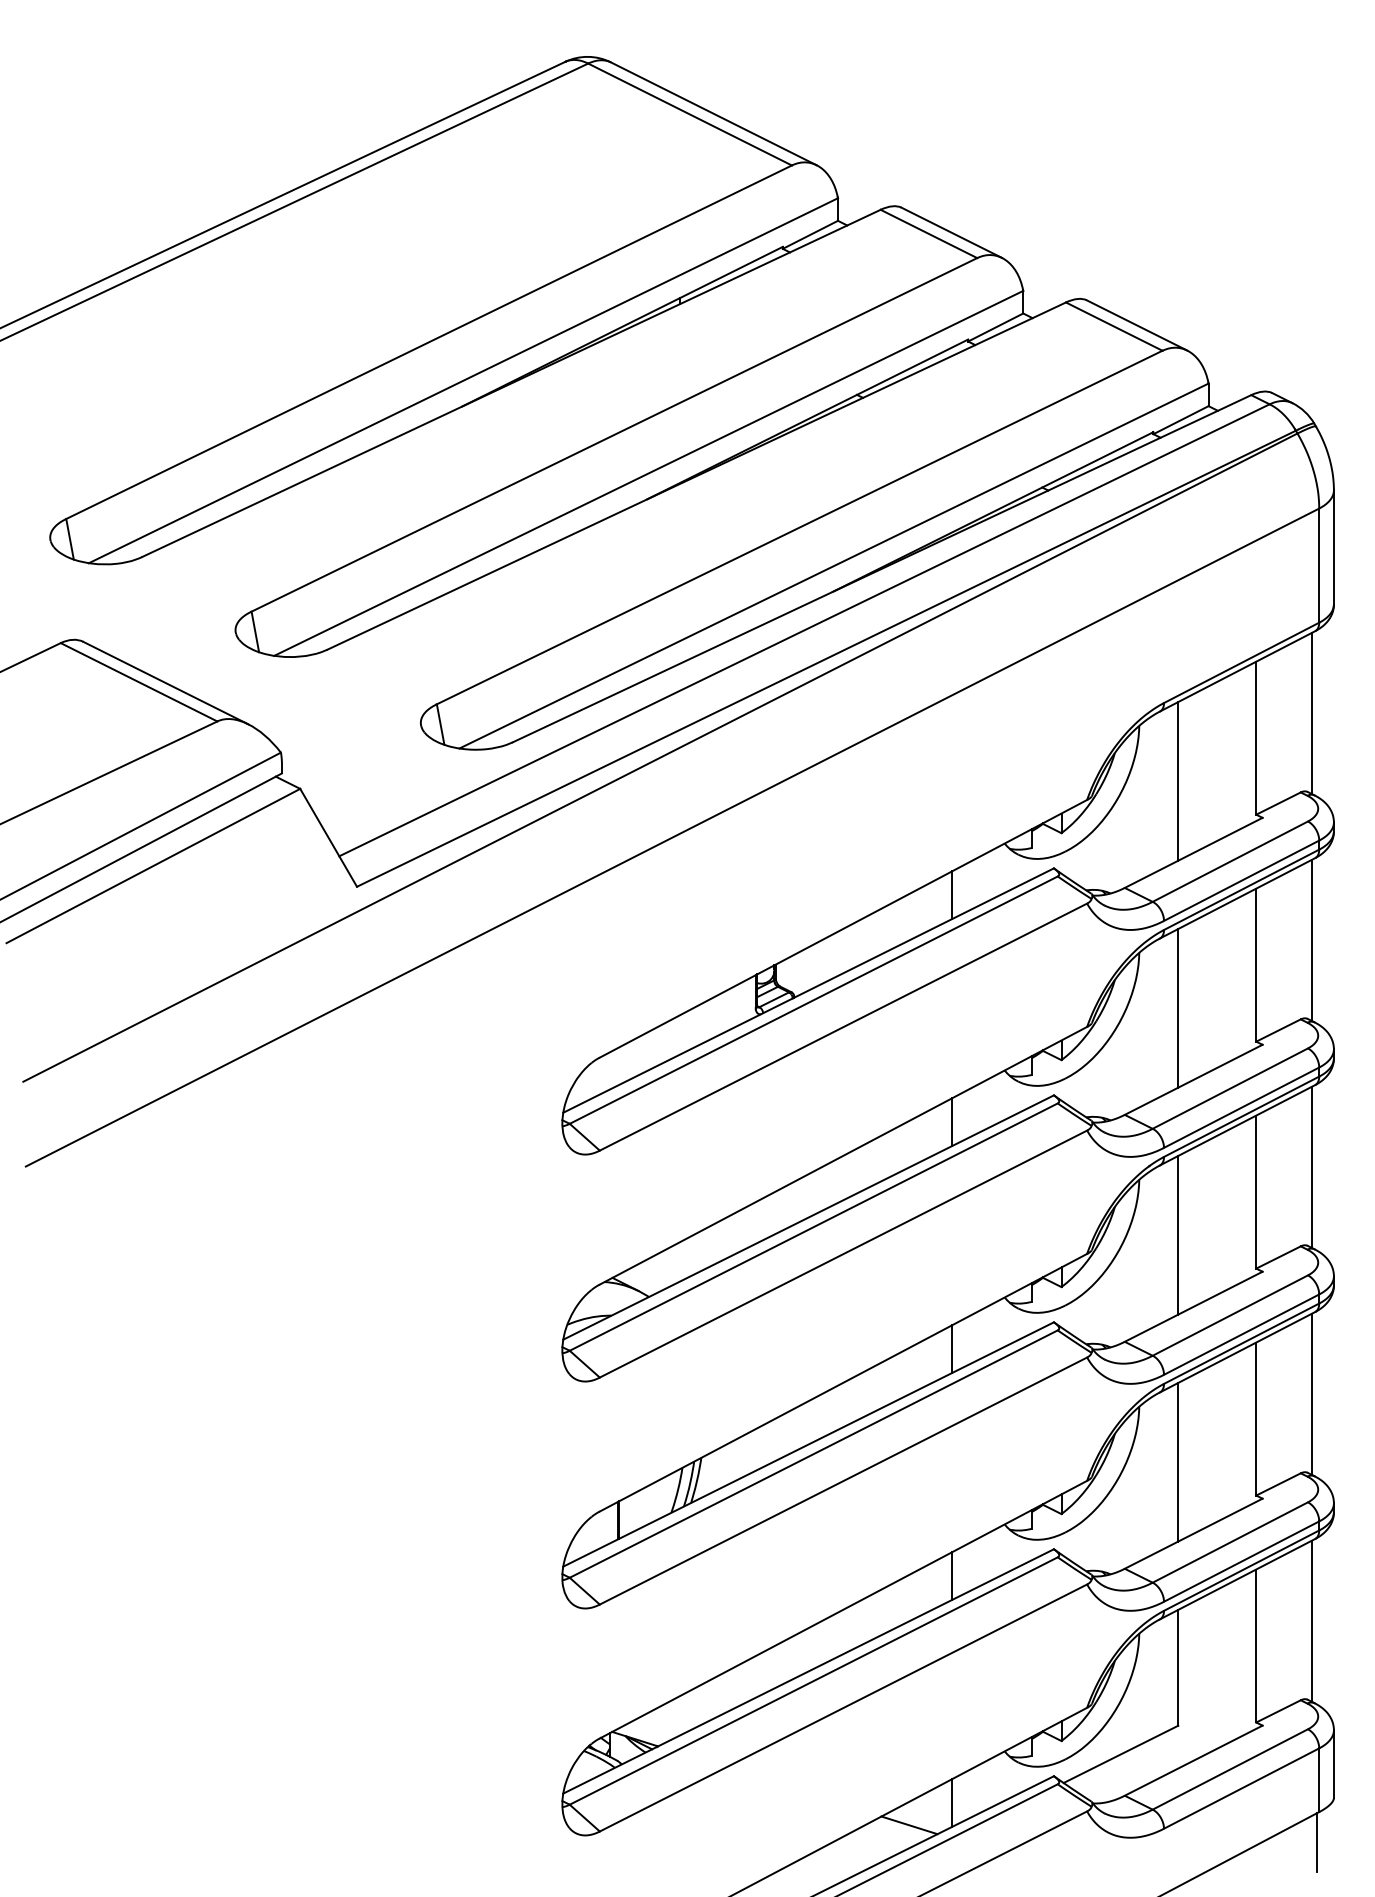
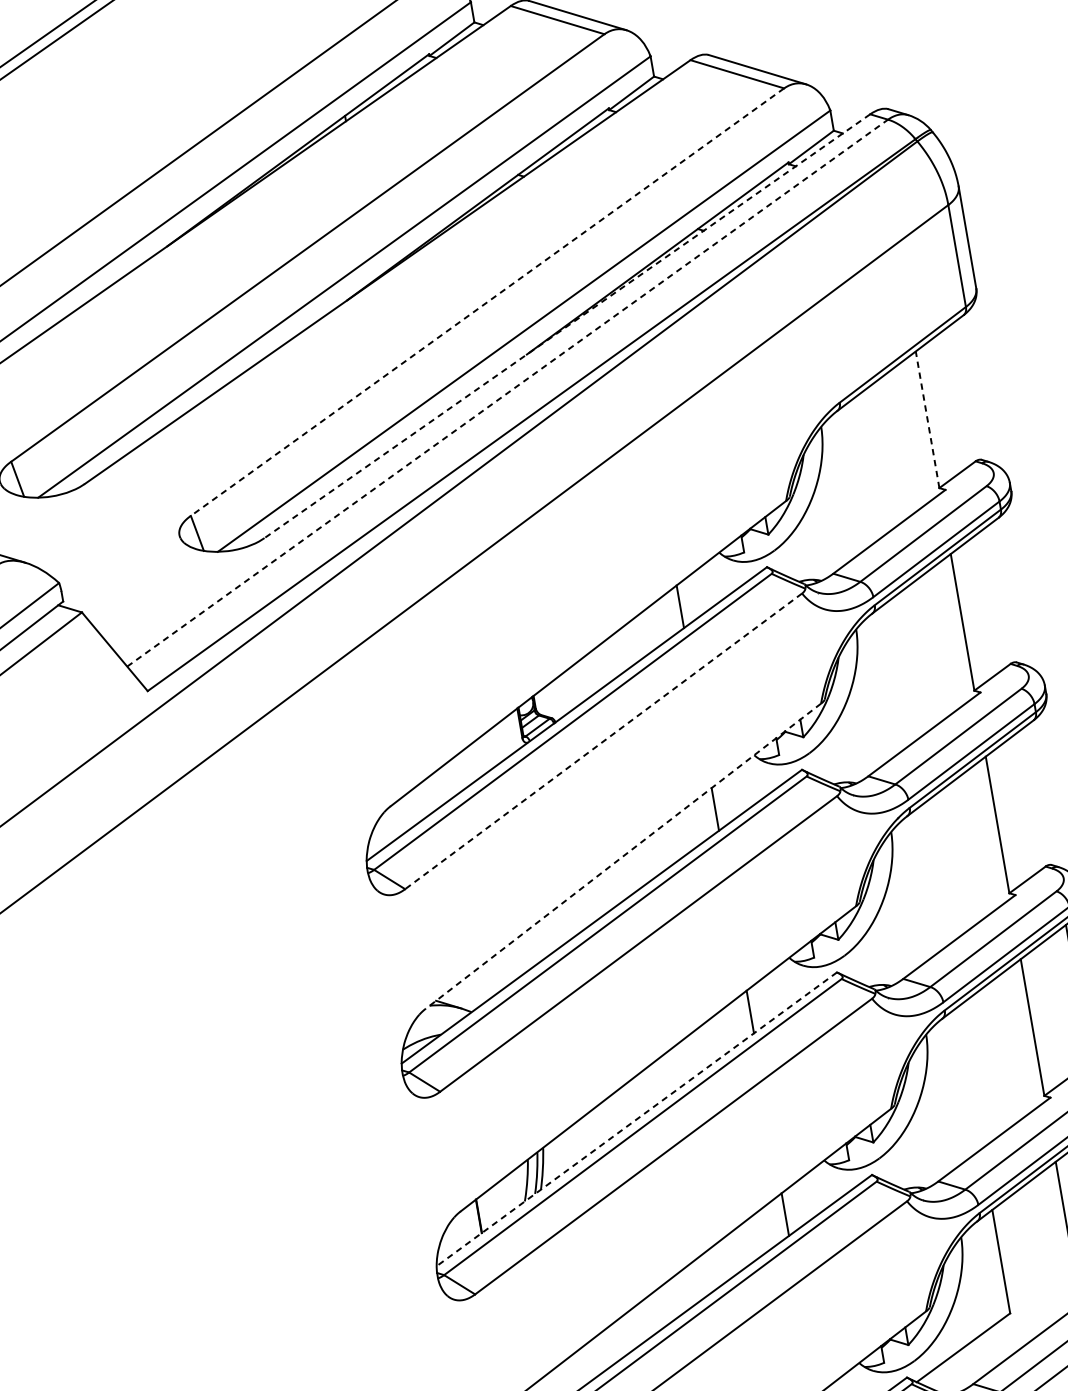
line: (799, 527) -> (487, 302), solid -> dashed
line: (882, 568) -> (567, 325), solid -> dashed
line: (804, 630) -> (507, 393), solid -> dashed
line: (1311, 713) -> (973, 389), removed
line: (1256, 738) -> (927, 420), solid -> dashed
line: (1178, 781) -> (864, 470), removed
line: (1311, 940) -> (1008, 591), removed
line: (1178, 1008) -> (899, 673), removed
line: (843, 1027) -> (603, 741), solid -> dashed
line: (843, 1155) -> (623, 855), solid -> dashed
line: (1311, 1166) -> (1042, 793), removed
line: (1178, 1234) -> (934, 874), removed
line: (808, 1444) -> (636, 1119), solid -> dashed
line: (1178, 1461) -> (969, 1077), removed

